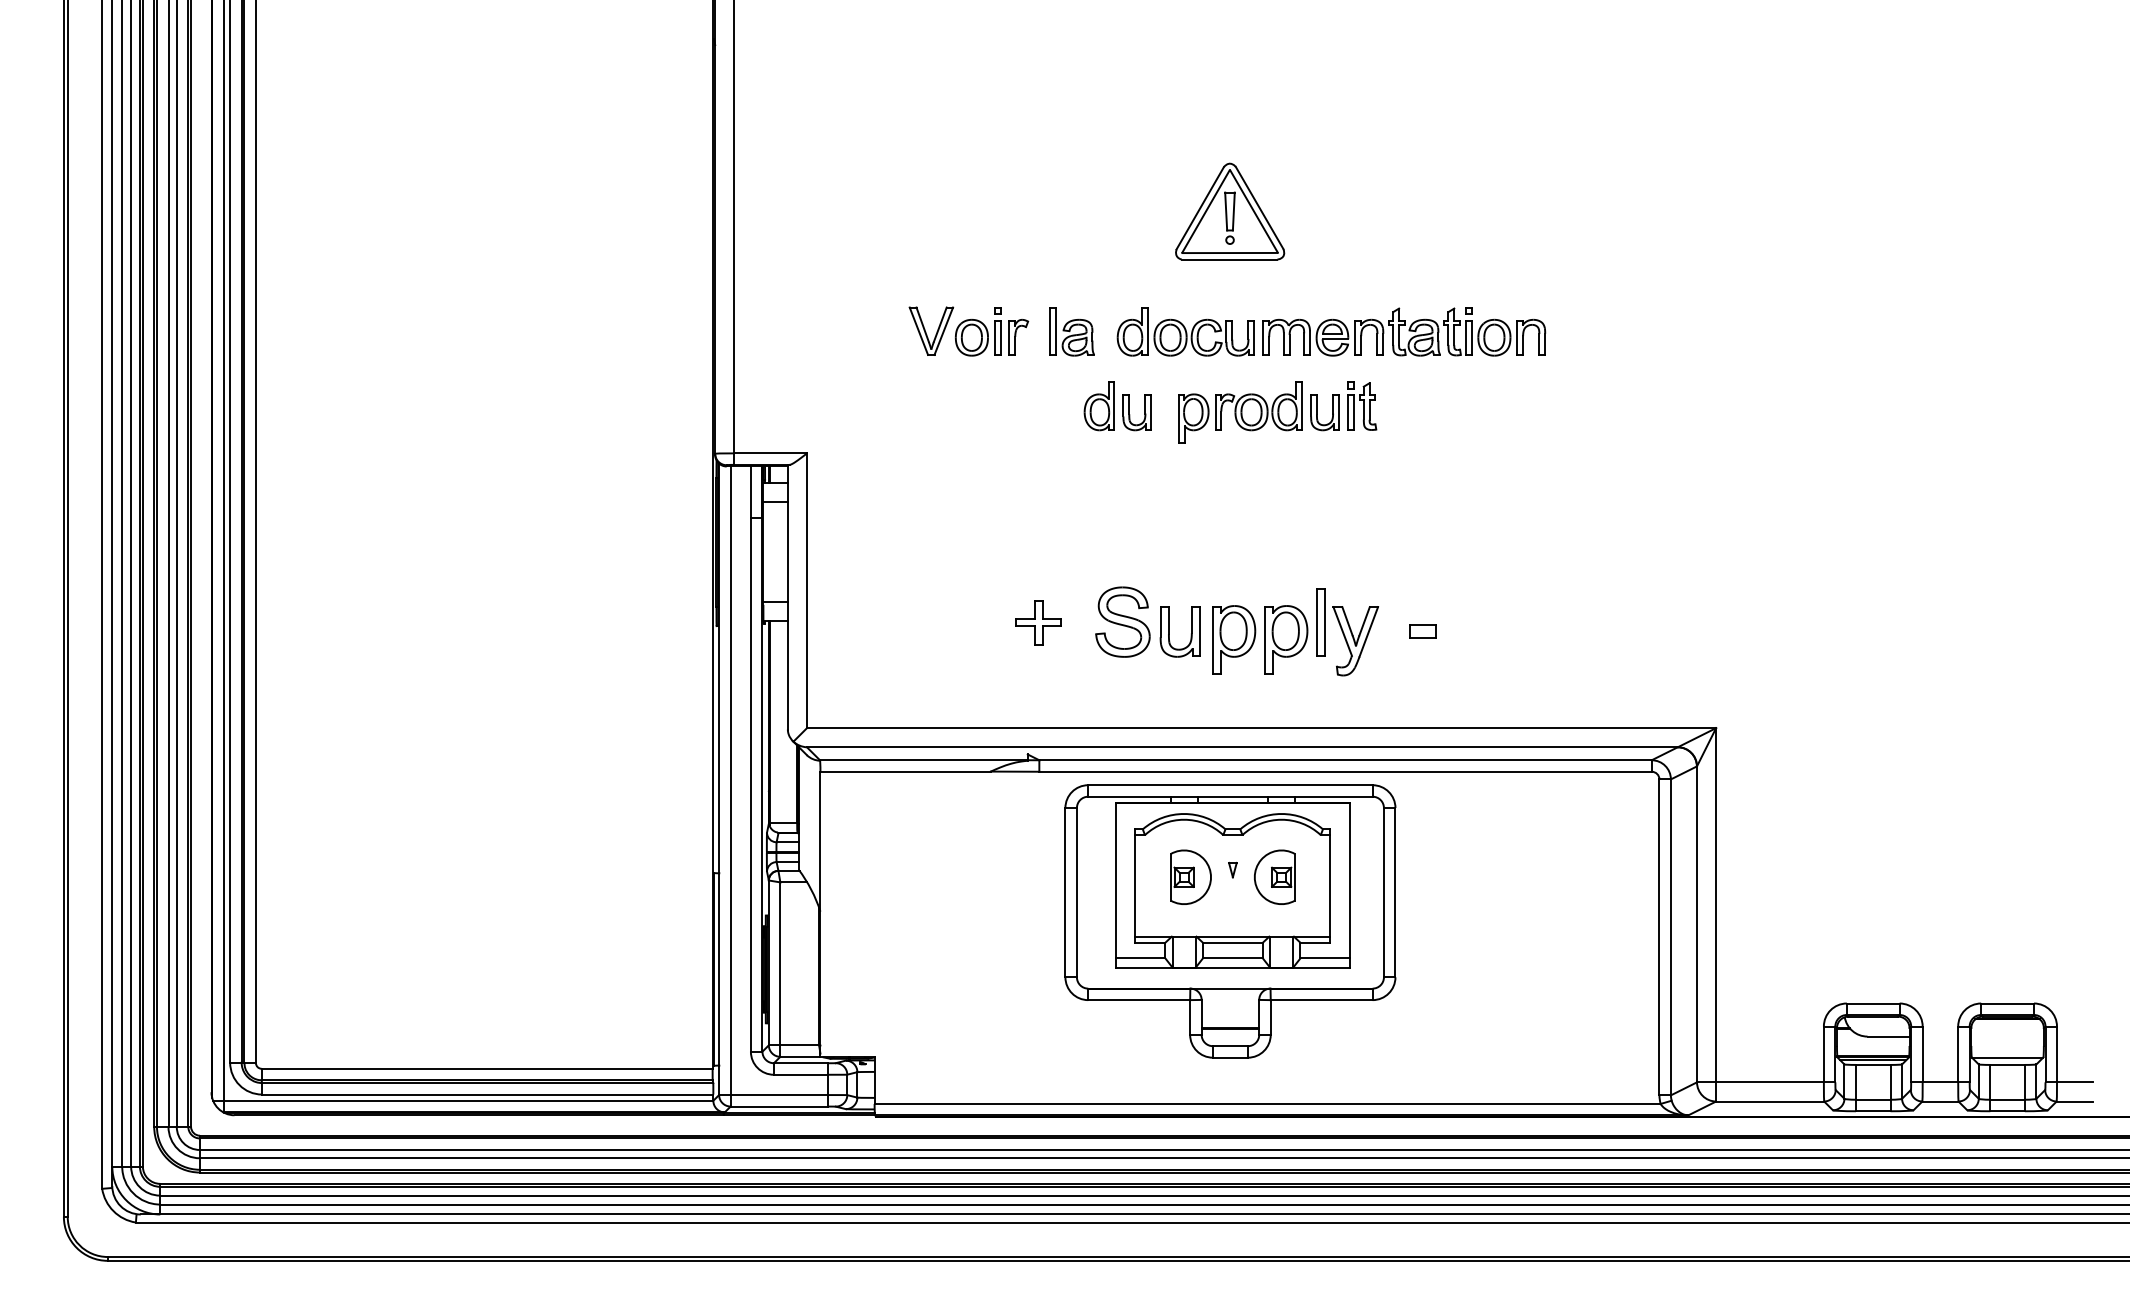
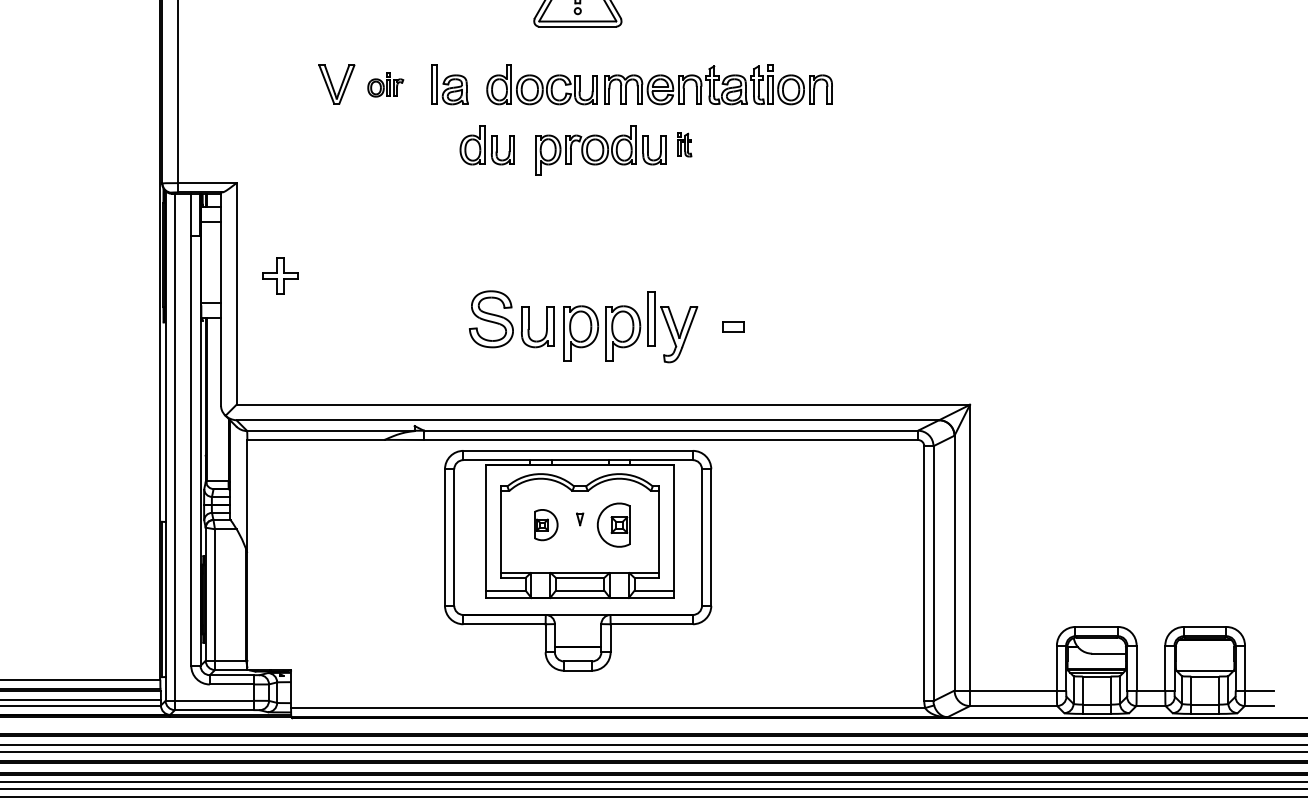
part: (991, 331) -> (385, 84), size x0.6
part: (1362, 405) -> (684, 144), size x0.6
part: (1038, 622) -> (280, 276), moved
part: (1190, 876) -> (545, 524), size x0.7

